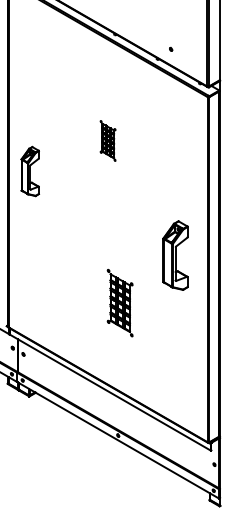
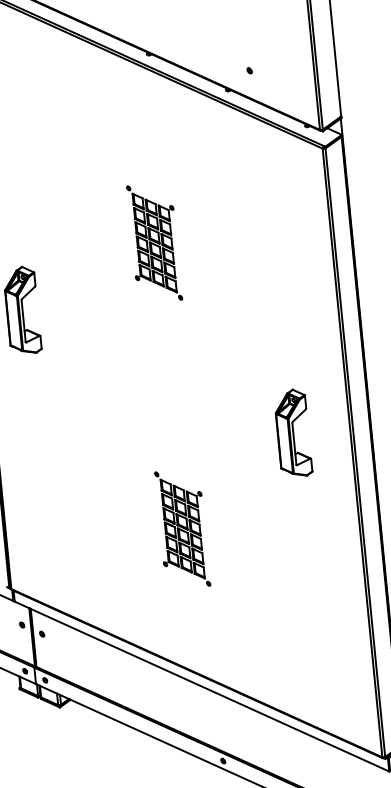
part: (107, 140) -> (153, 242), size x1.67
part: (175, 254) -> (292, 431), size x0.71
part: (119, 303) -> (181, 529), moved

